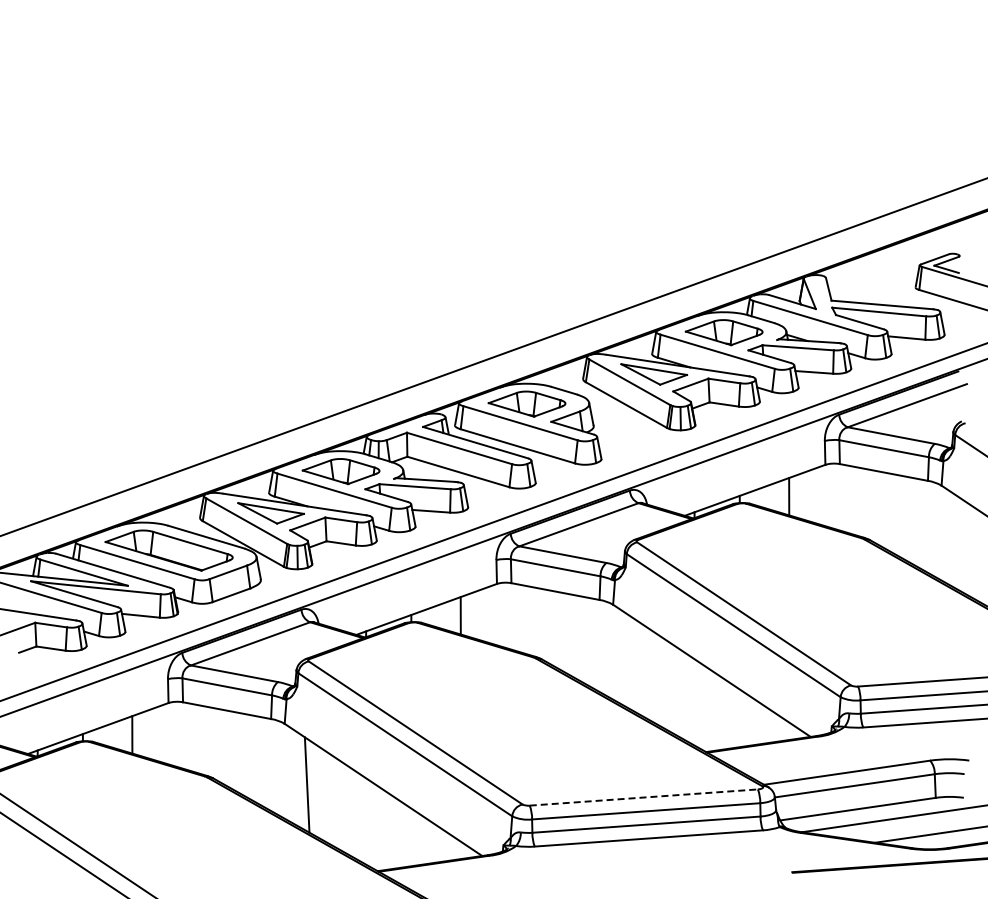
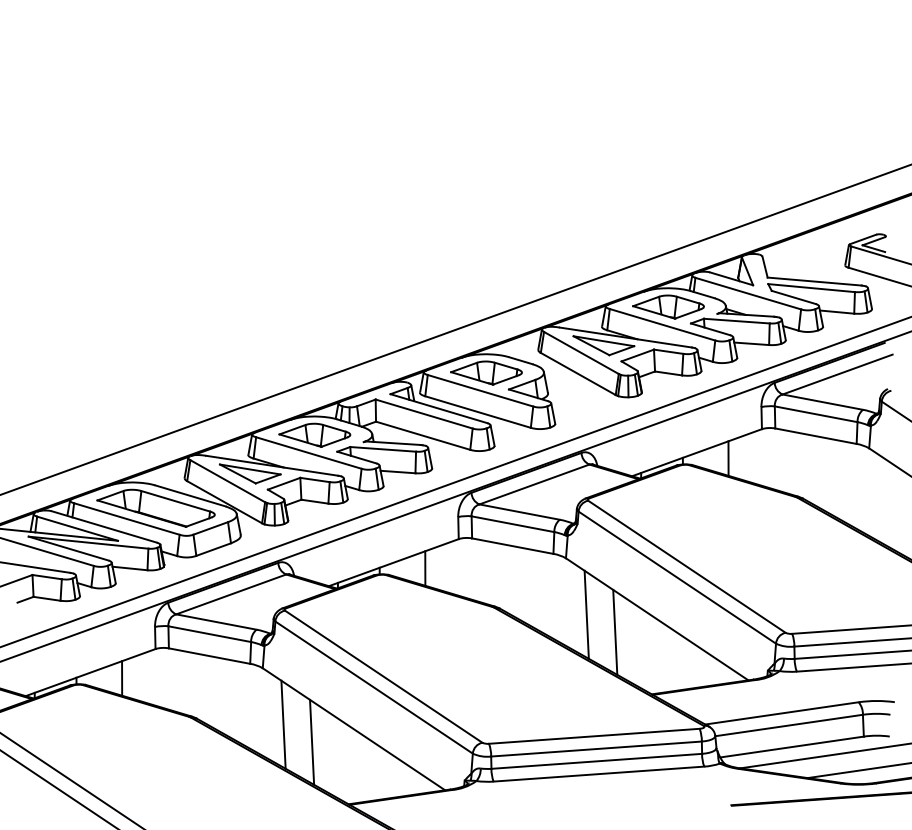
line: (635, 665) -> (586, 614), added
line: (666, 684) -> (615, 631), added
line: (644, 797) -> (594, 736), dashed -> solid
line: (337, 804) -> (311, 742), added

